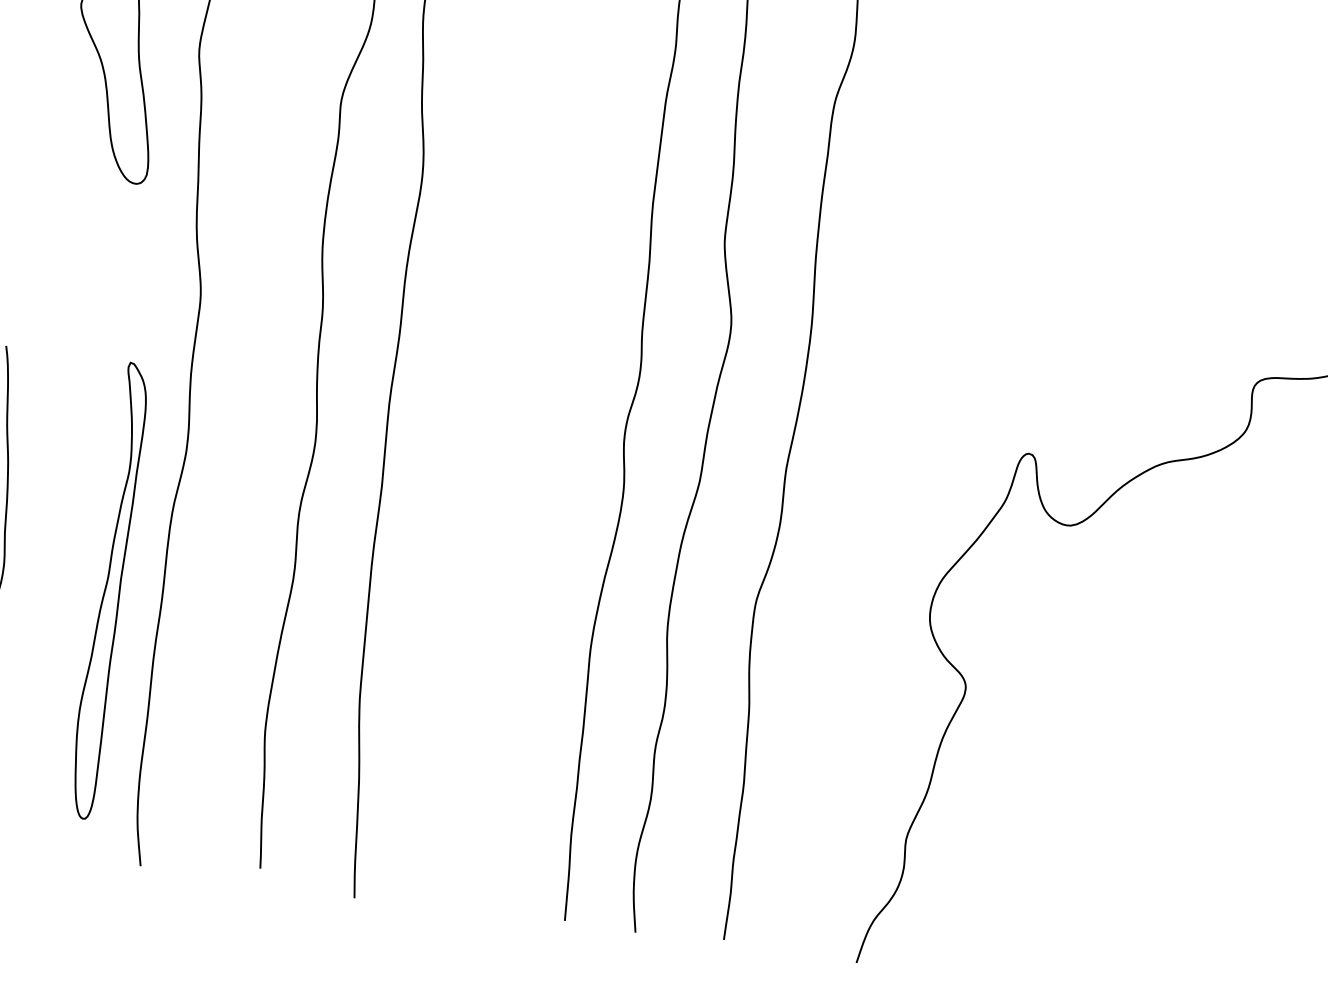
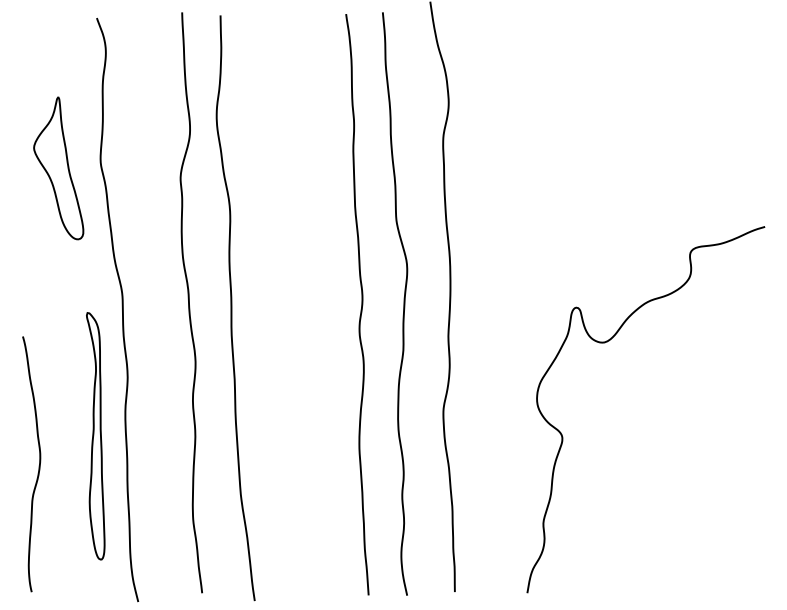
part: (109, 591) -> (95, 436), moved

